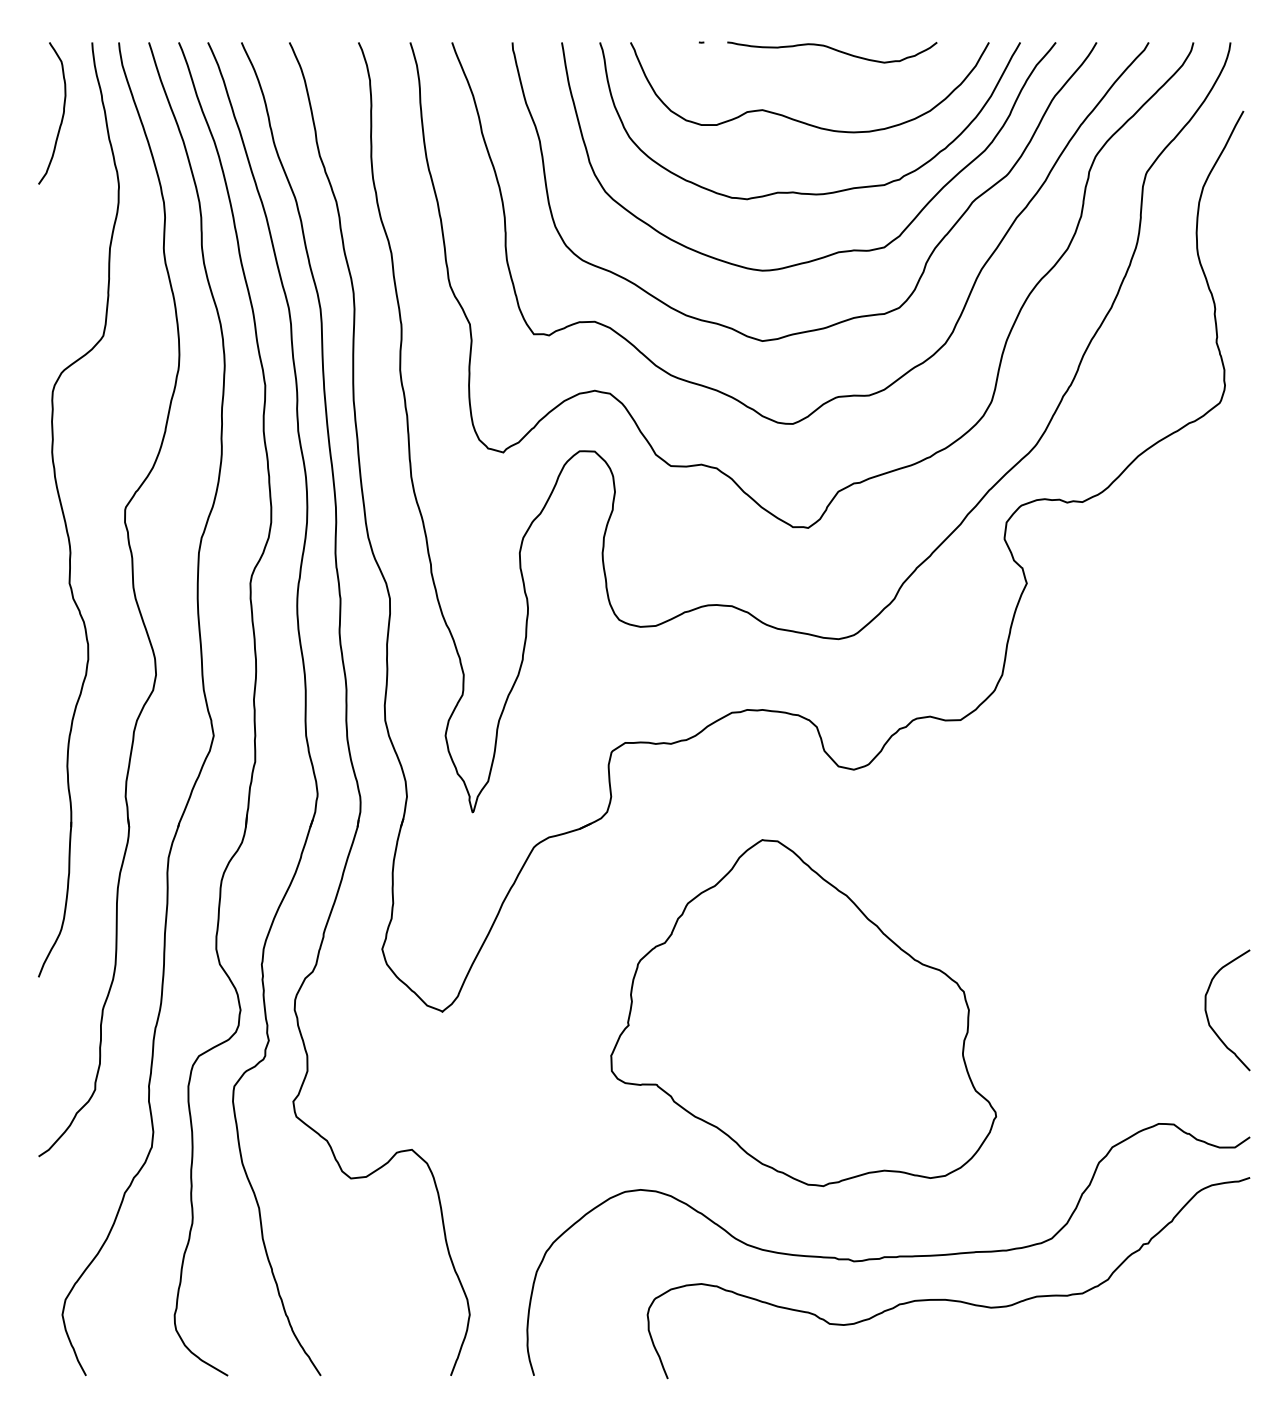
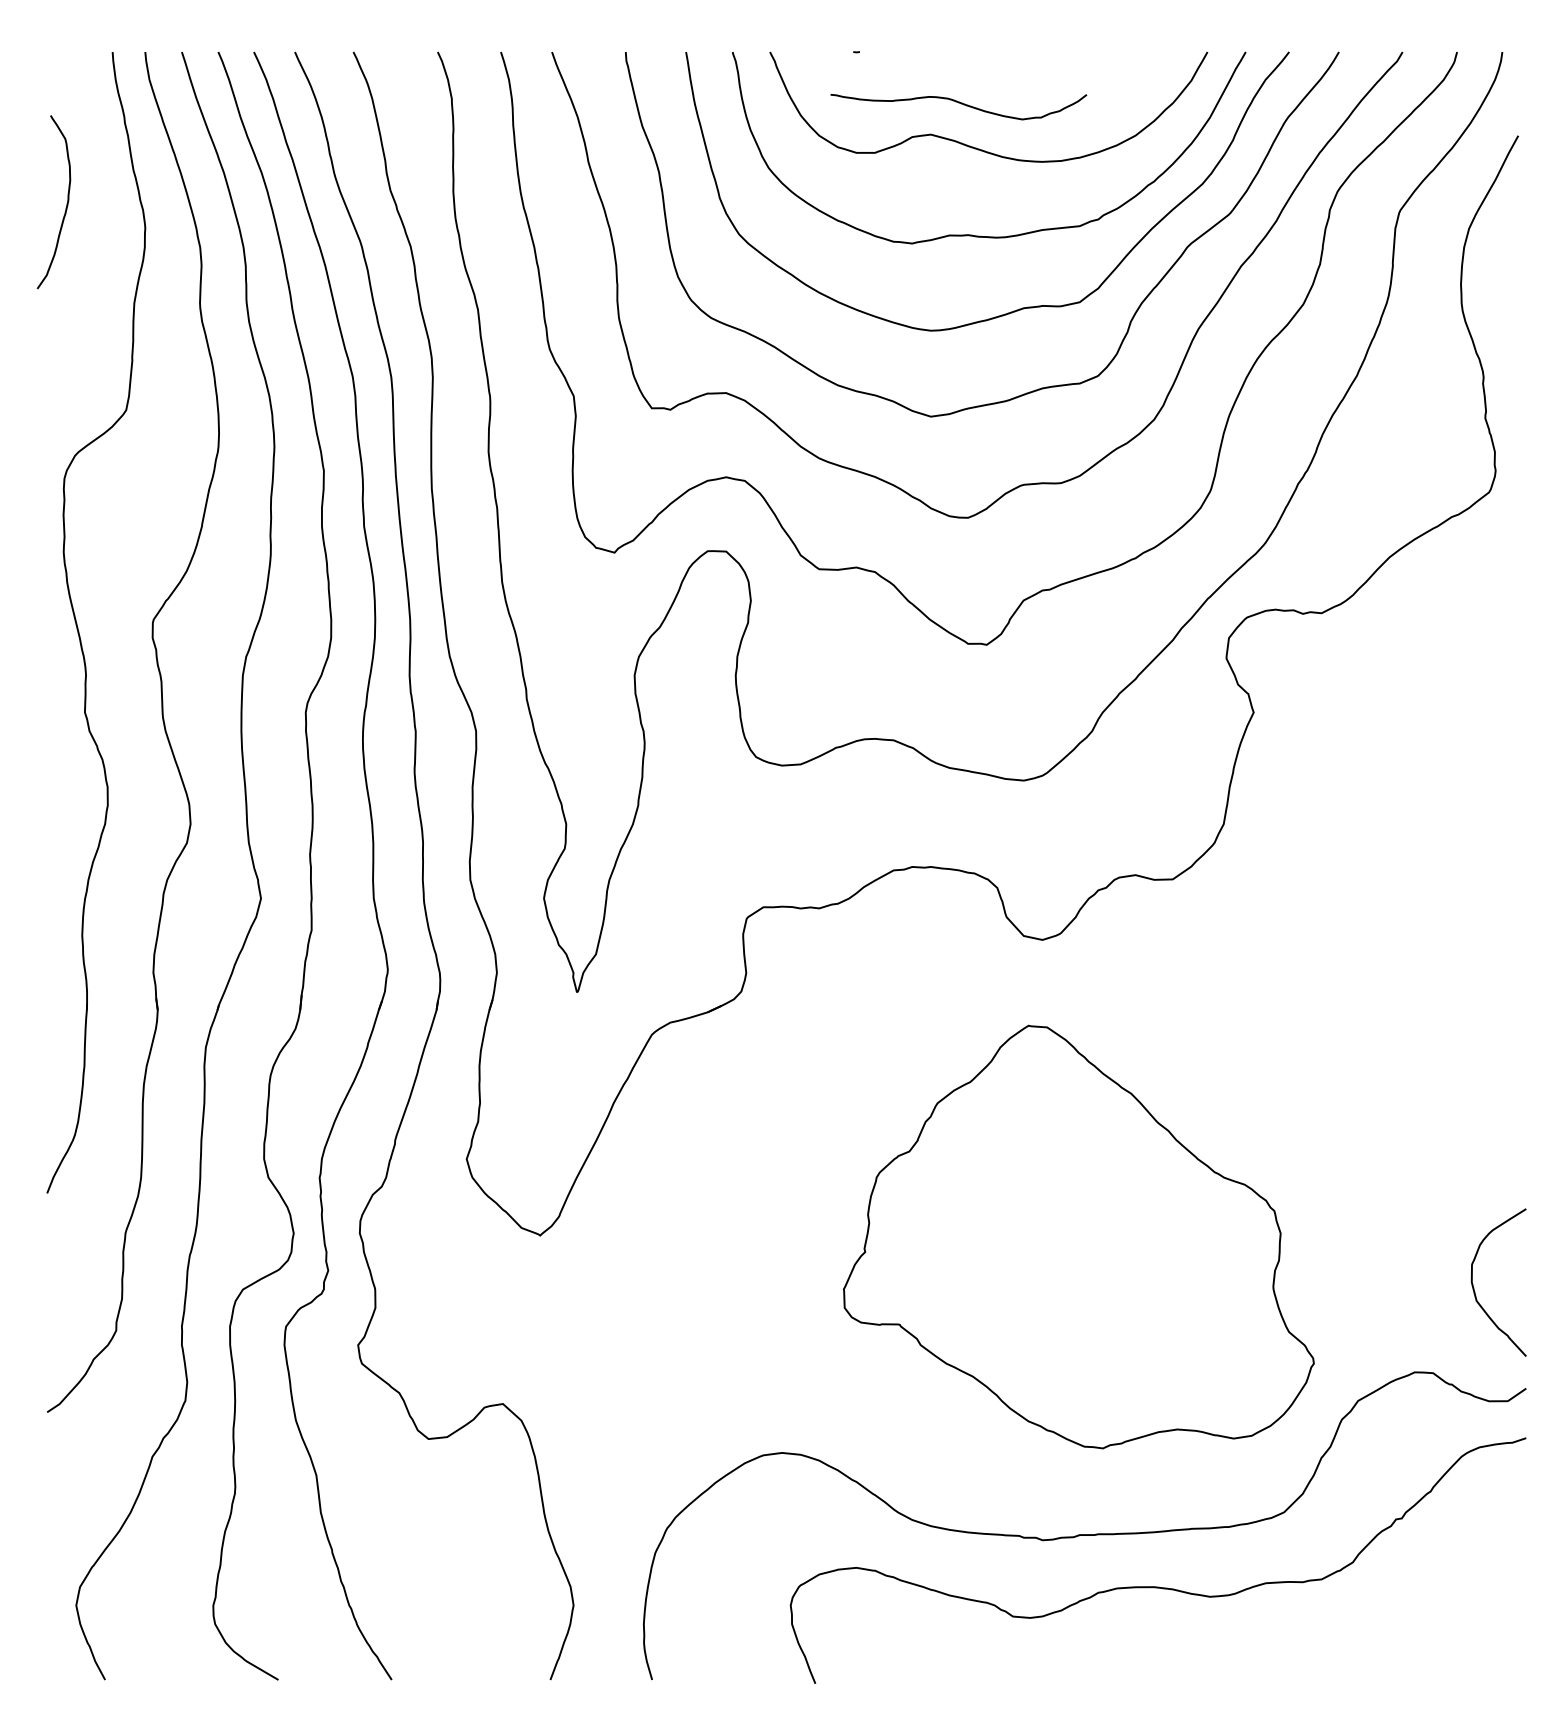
curve: (833, 50) -> (960, 104), moved
curve: (61, 117) -> (65, 207), moved
part: (803, 1013) -> (1078, 1237), moved
curve: (1208, 1016) -> (1475, 1290), moved

